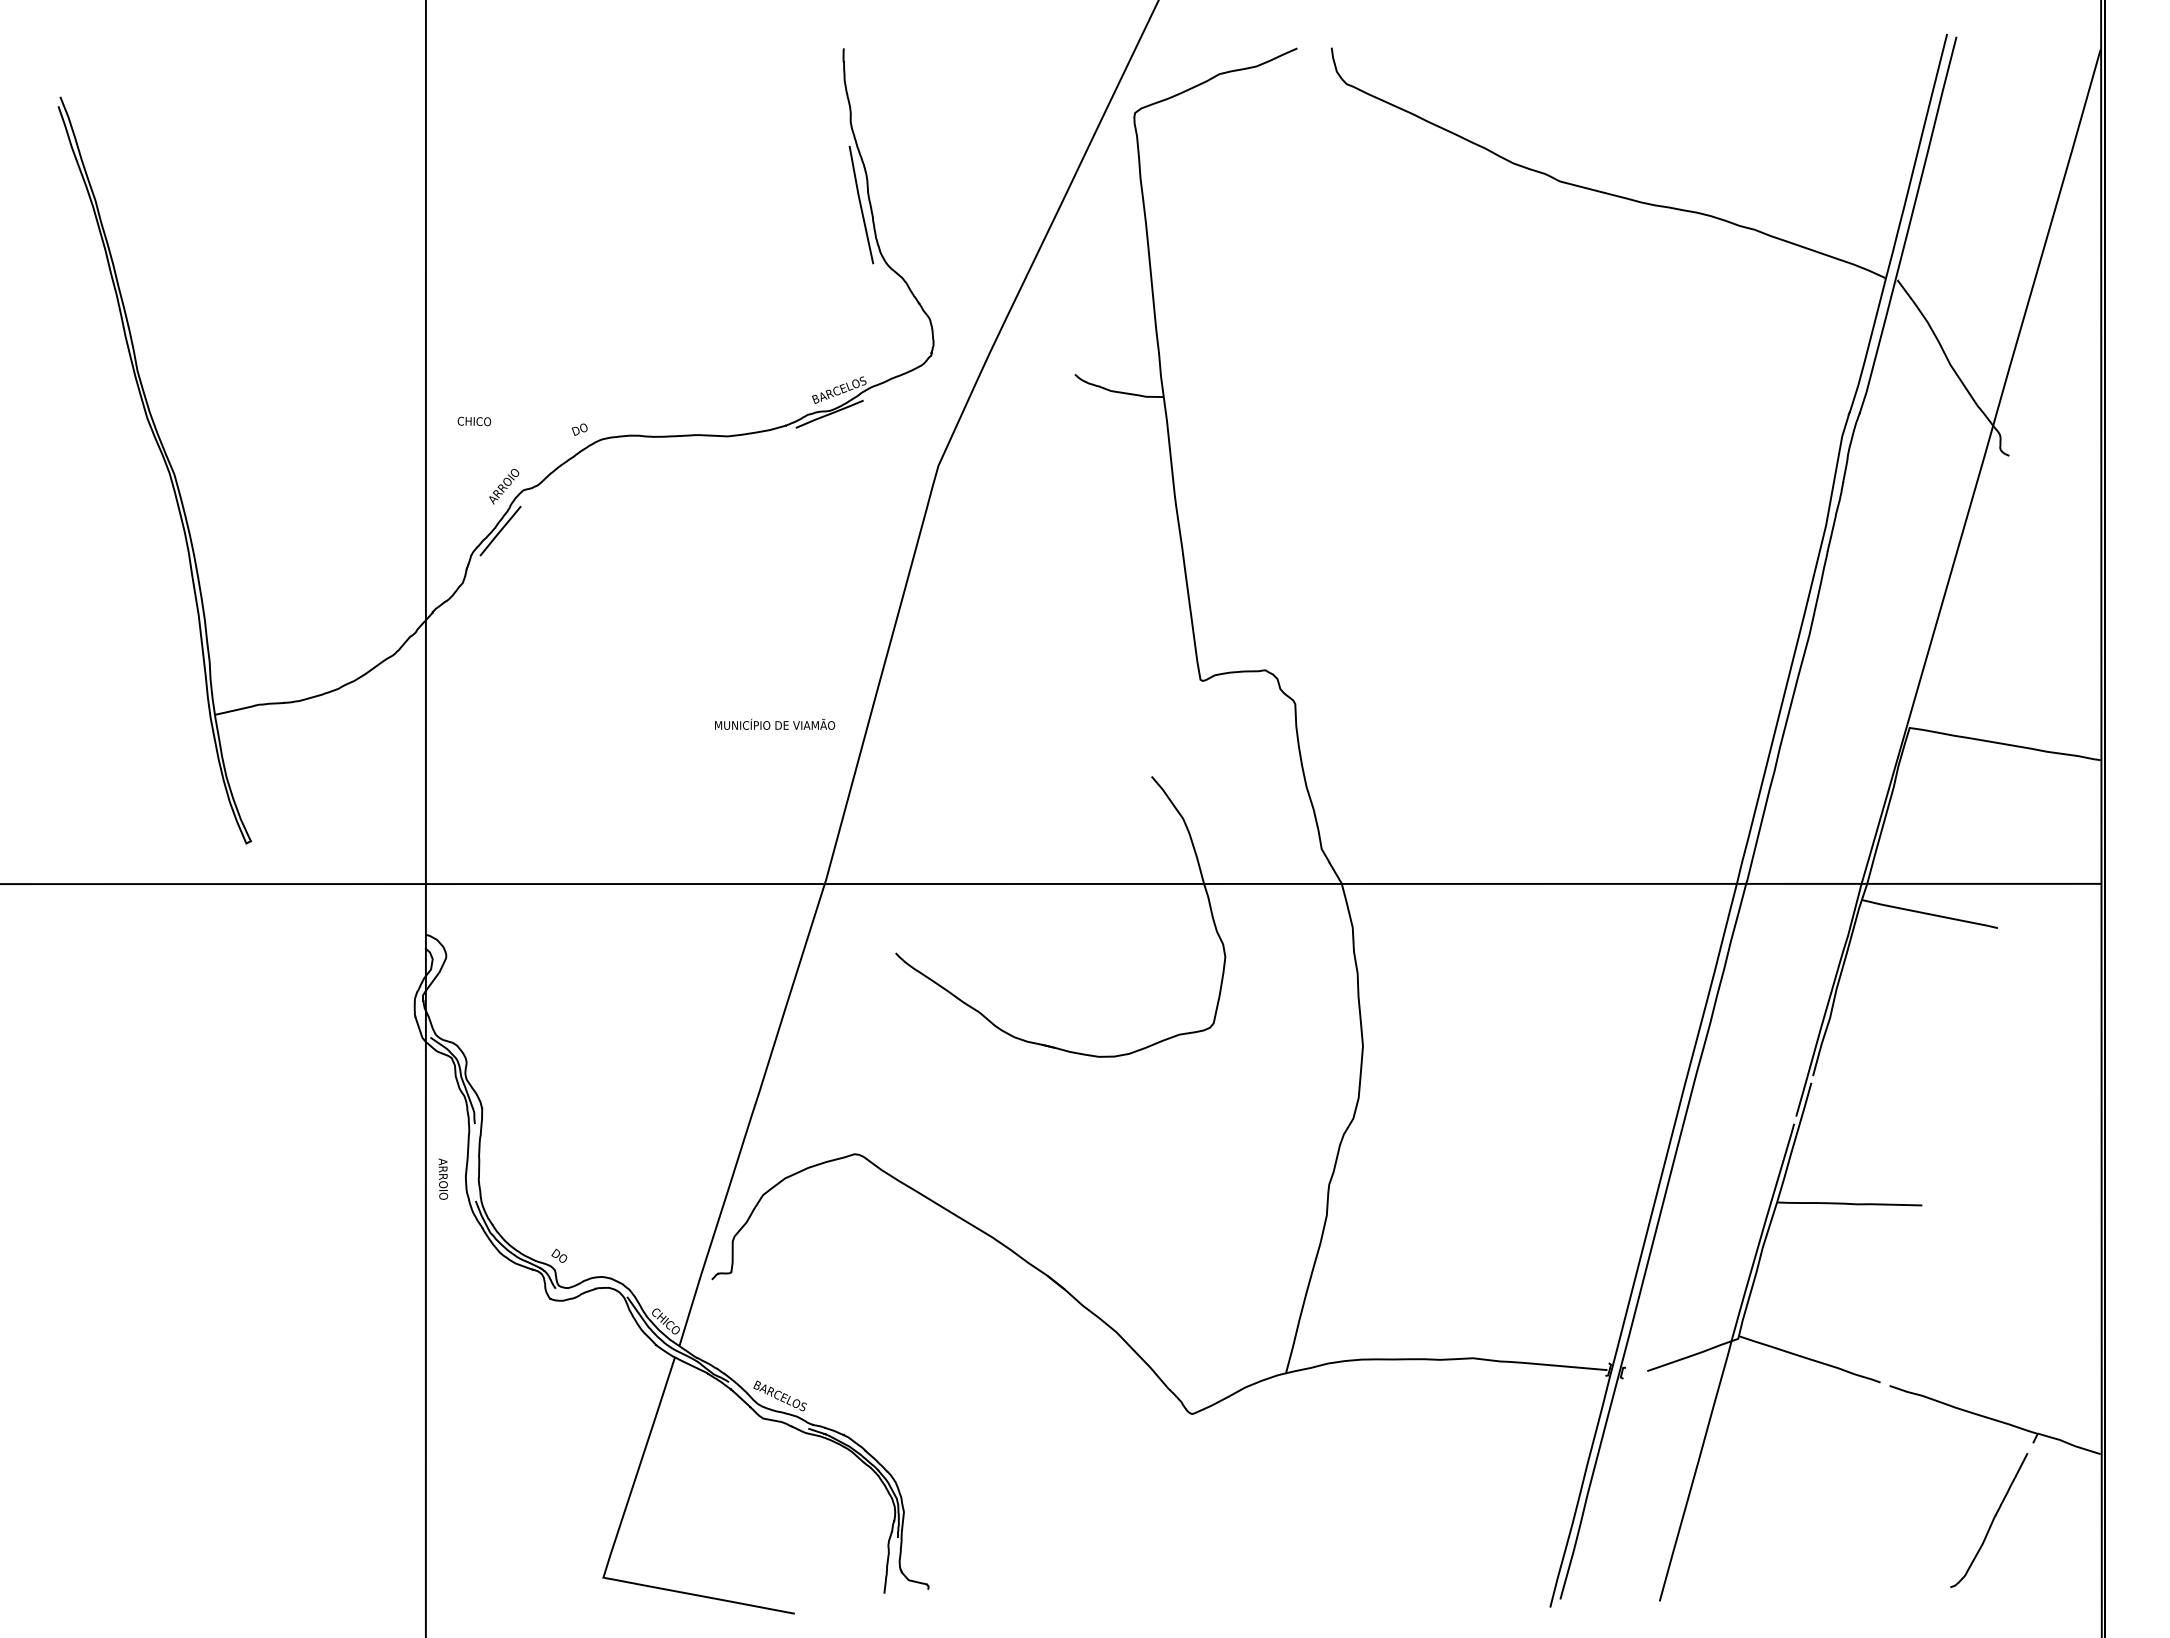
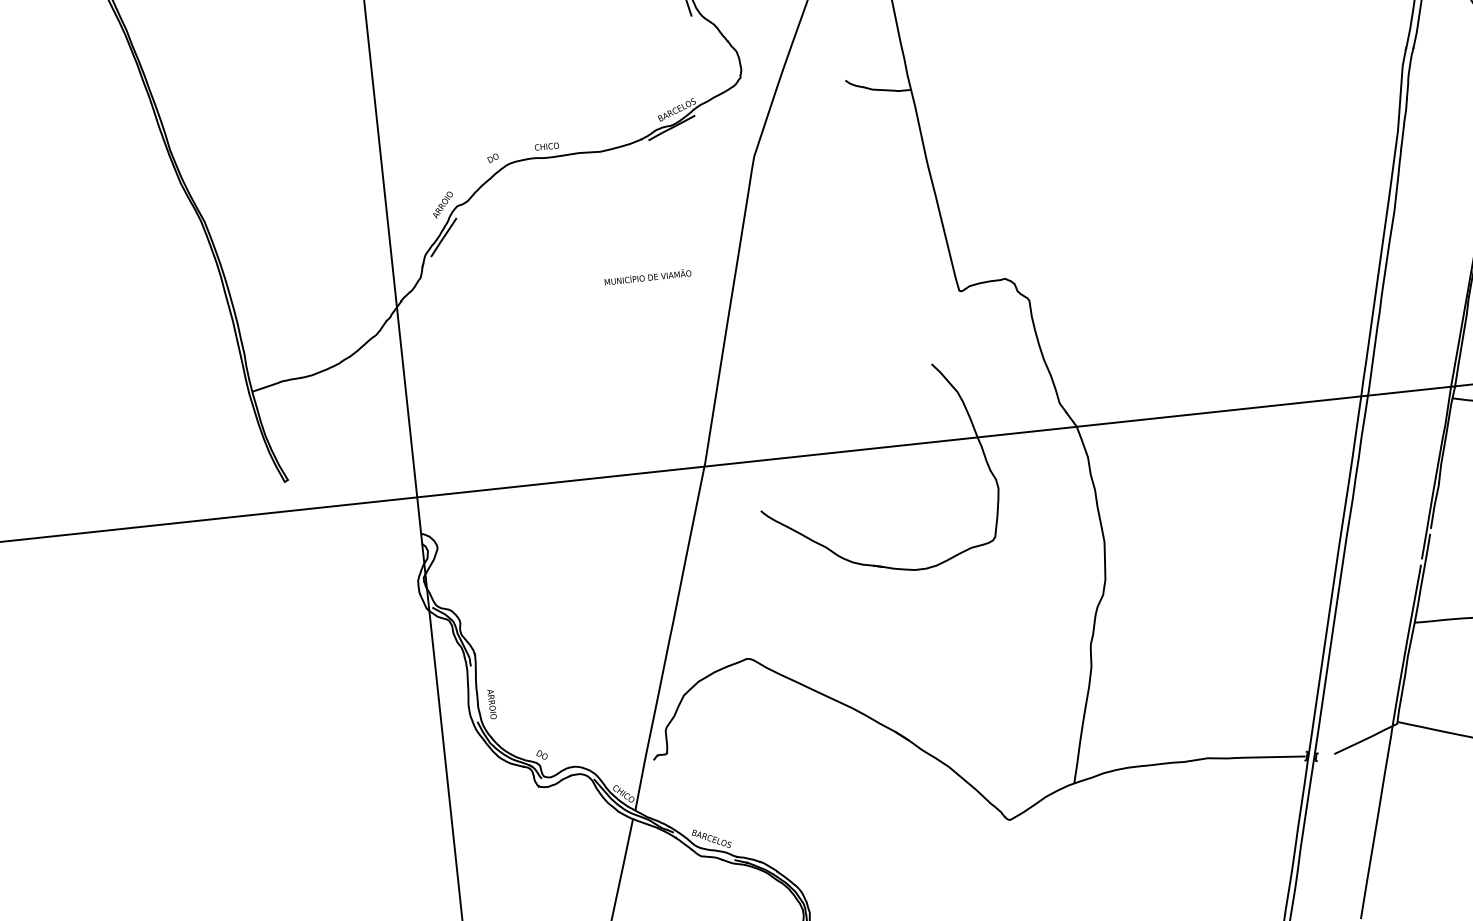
text: (474, 421) -> (546, 146), moved
text: (775, 724) -> (648, 277), moved
text: (443, 1178) -> (492, 703), moved

